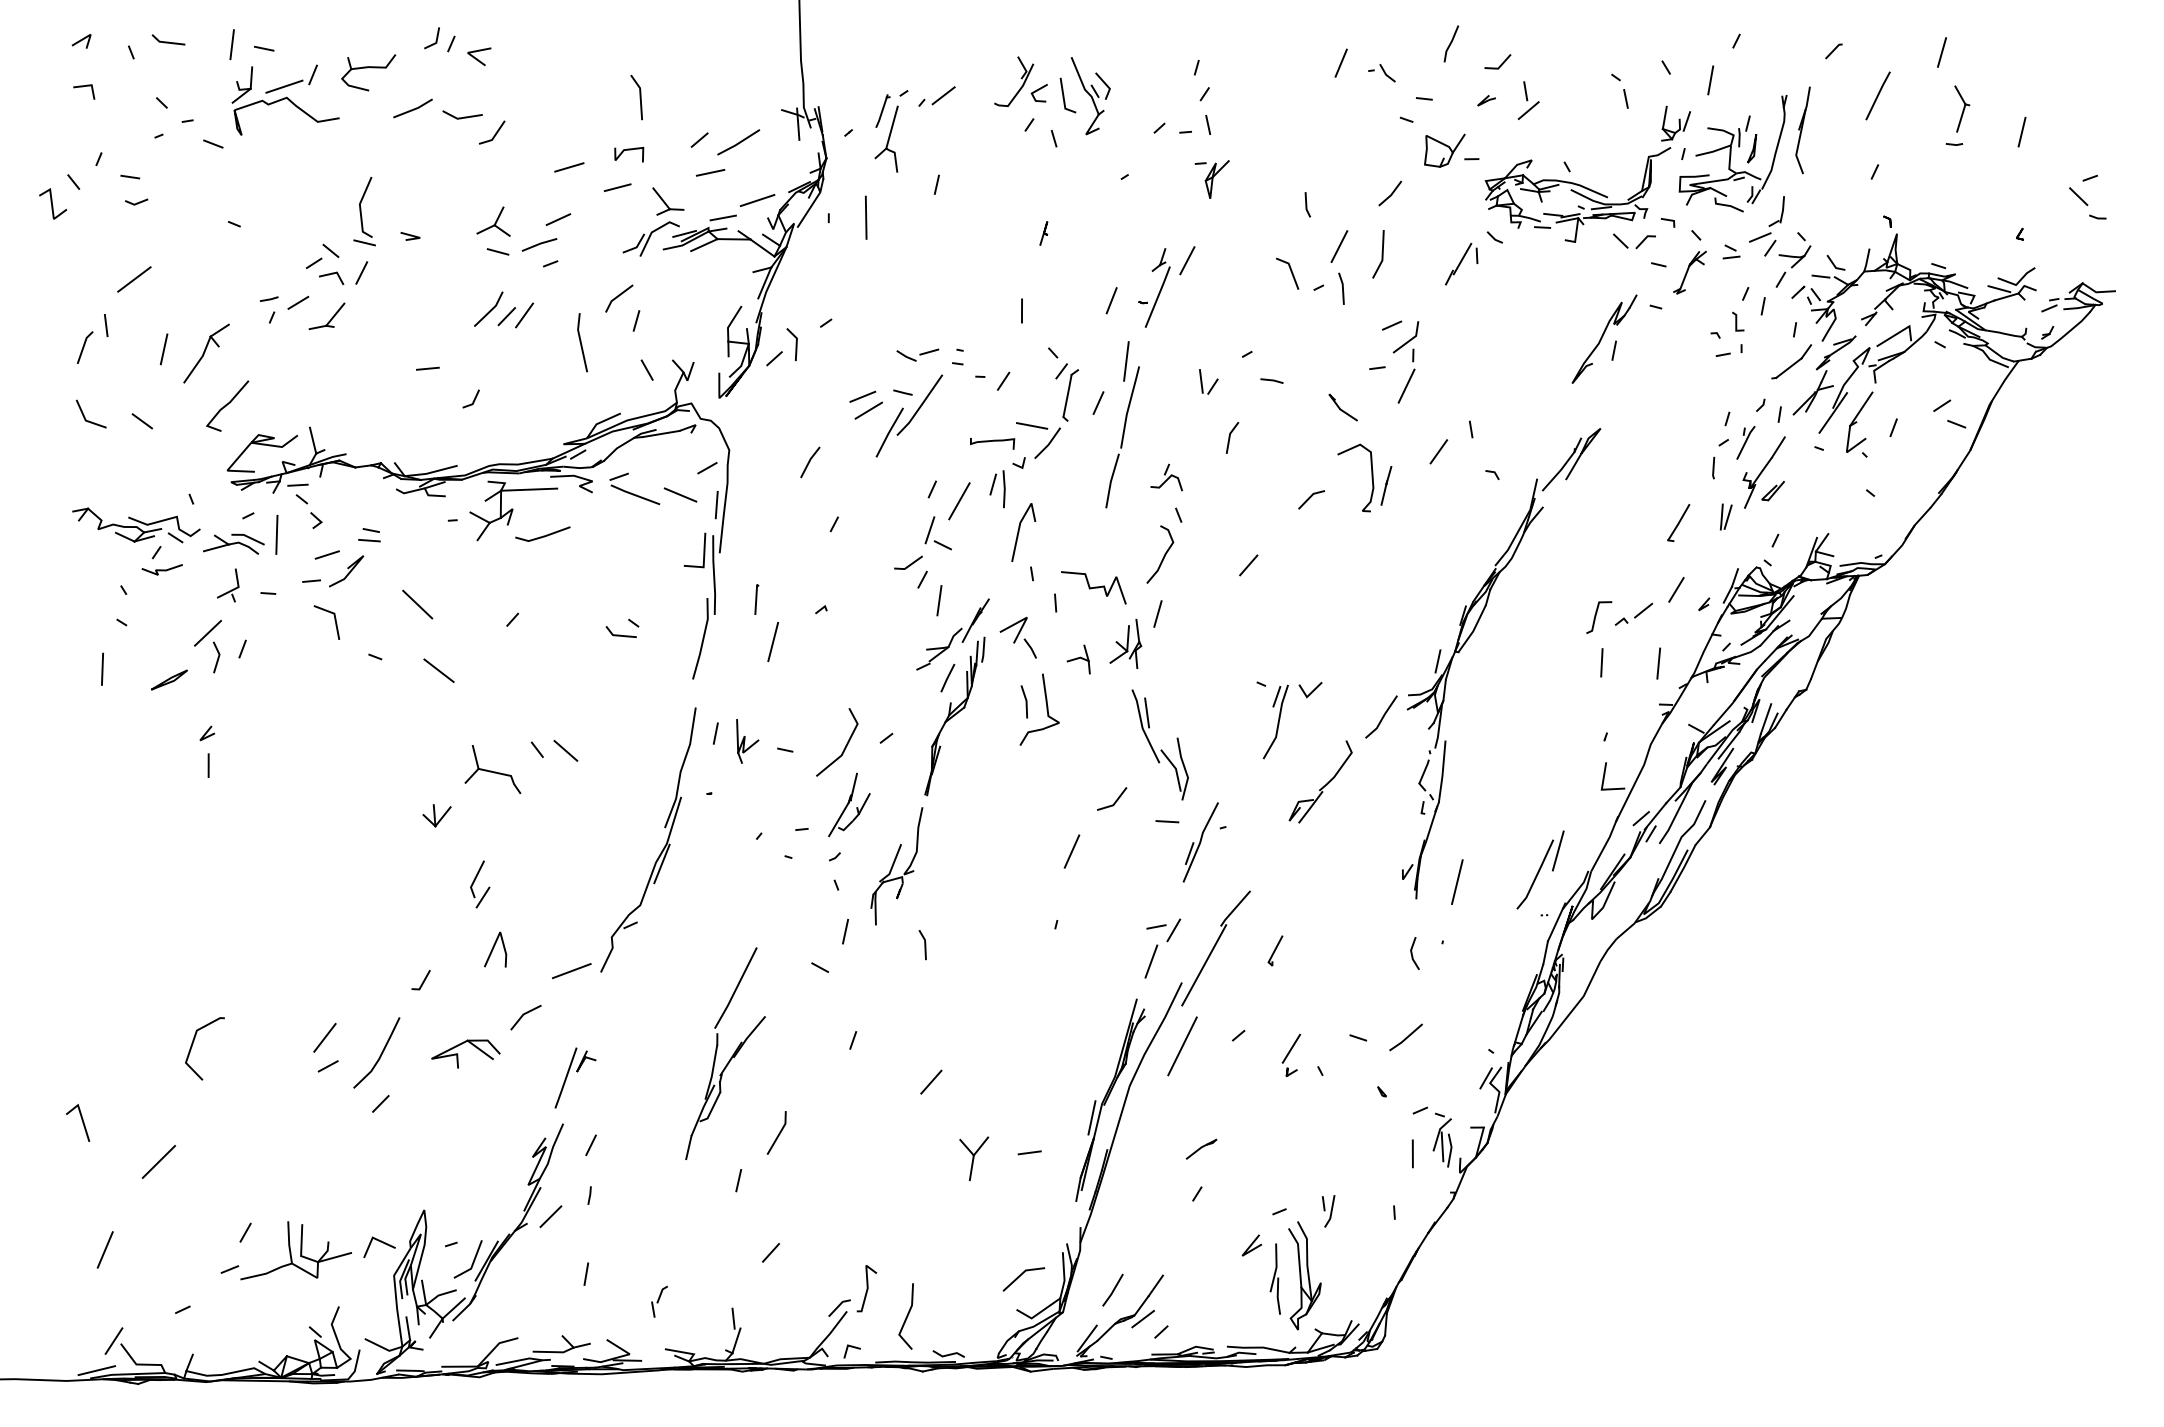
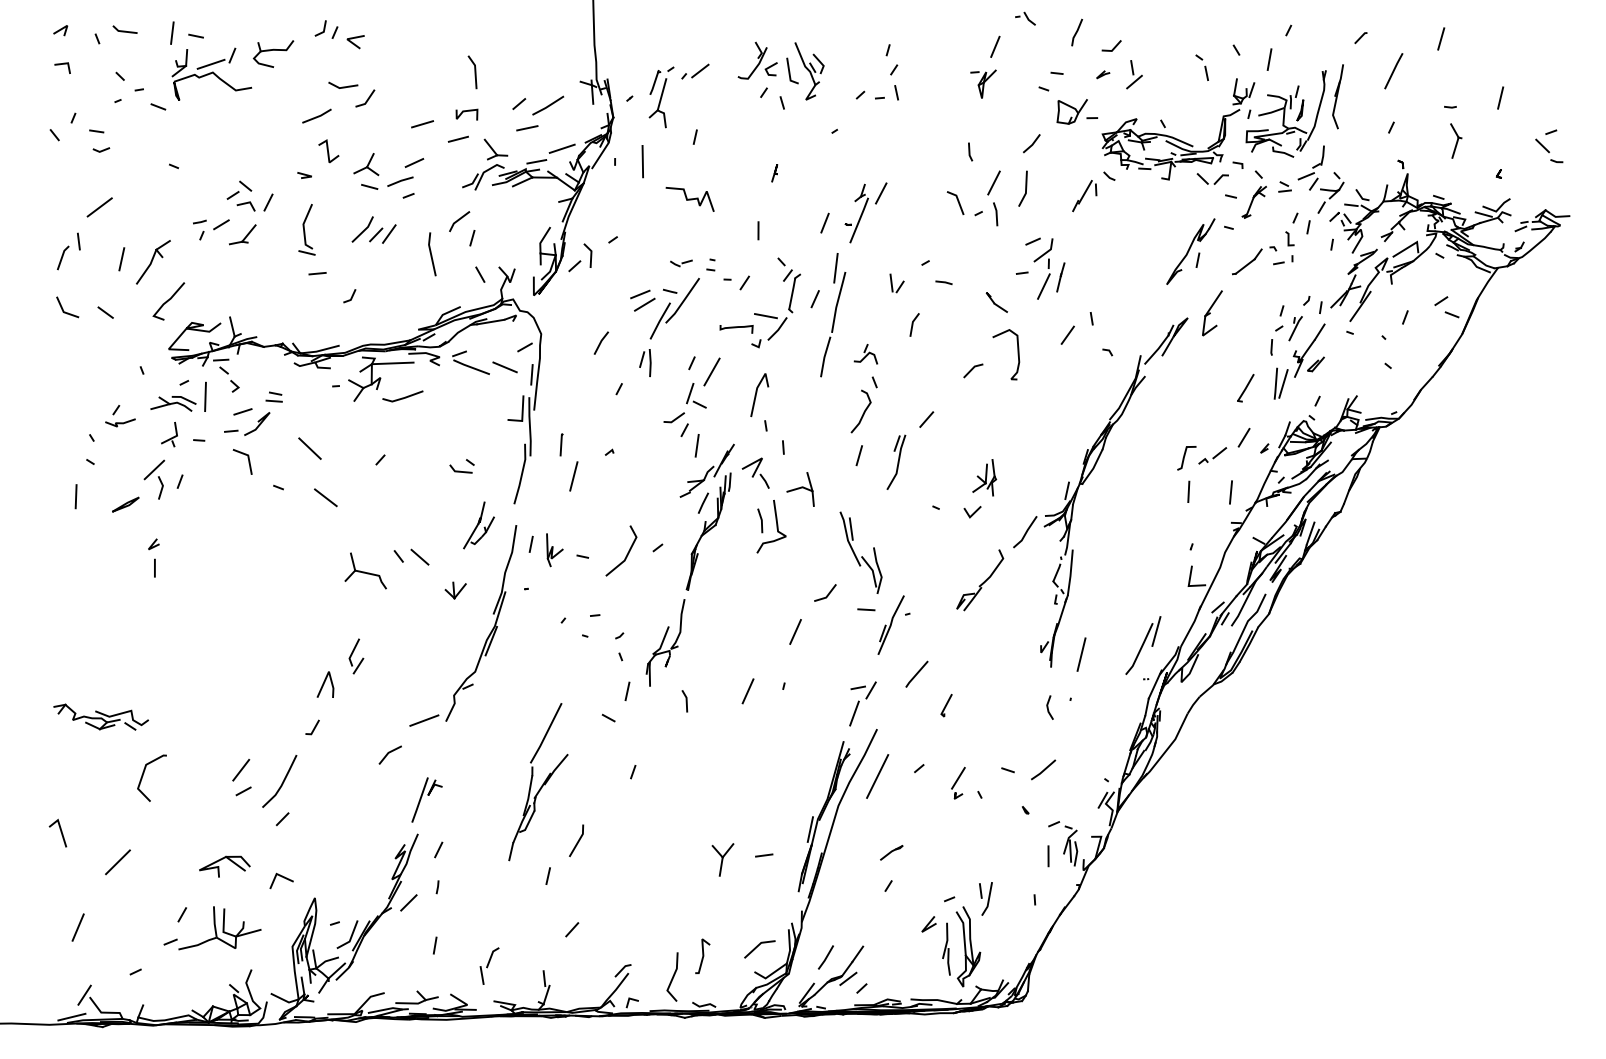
part: (1381, 73) -> (1025, 18), moved
line: (413, 108) -> (317, 116), moved
part: (1962, 108) -> (1456, 140), moved
part: (1211, 179) -> (982, 84), moved
line: (52, 203) -> (328, 151), moved
part: (364, 211) -> (306, 229), moved
part: (917, 354) -> (680, 263), size x0.7
part: (1791, 361) -> (1247, 261), moved
part: (1859, 421) -> (1212, 312), moved
line: (1386, 485) -> (1060, 277), moved
part: (997, 489) -> (645, 363), moved
part: (1725, 516) -> (1280, 383), size x1.6
part: (136, 525) -> (101, 717), moved
curve: (1093, 587) -> (689, 199), moved
part: (1125, 643) -> (984, 477), moved
part: (1078, 659) -> (800, 489), size x1.6
part: (1275, 721) -> (896, 461), moved
part: (849, 804) -> (479, 525), moved
part: (436, 815) -> (455, 590), moved
line: (1007, 931) -> (747, 691), added
line: (493, 949) -> (323, 684), moved
line: (1204, 965) -> (893, 716), removed
part: (458, 1054) -> (219, 867), moved
line: (931, 1081) -> (691, 802), removed
part: (1328, 1211) -> (985, 899), size x1.4
line: (382, 1243) -> (283, 878), moved
line: (866, 1288) -> (702, 956), moved
part: (659, 1301) -> (489, 965), size x1.6

